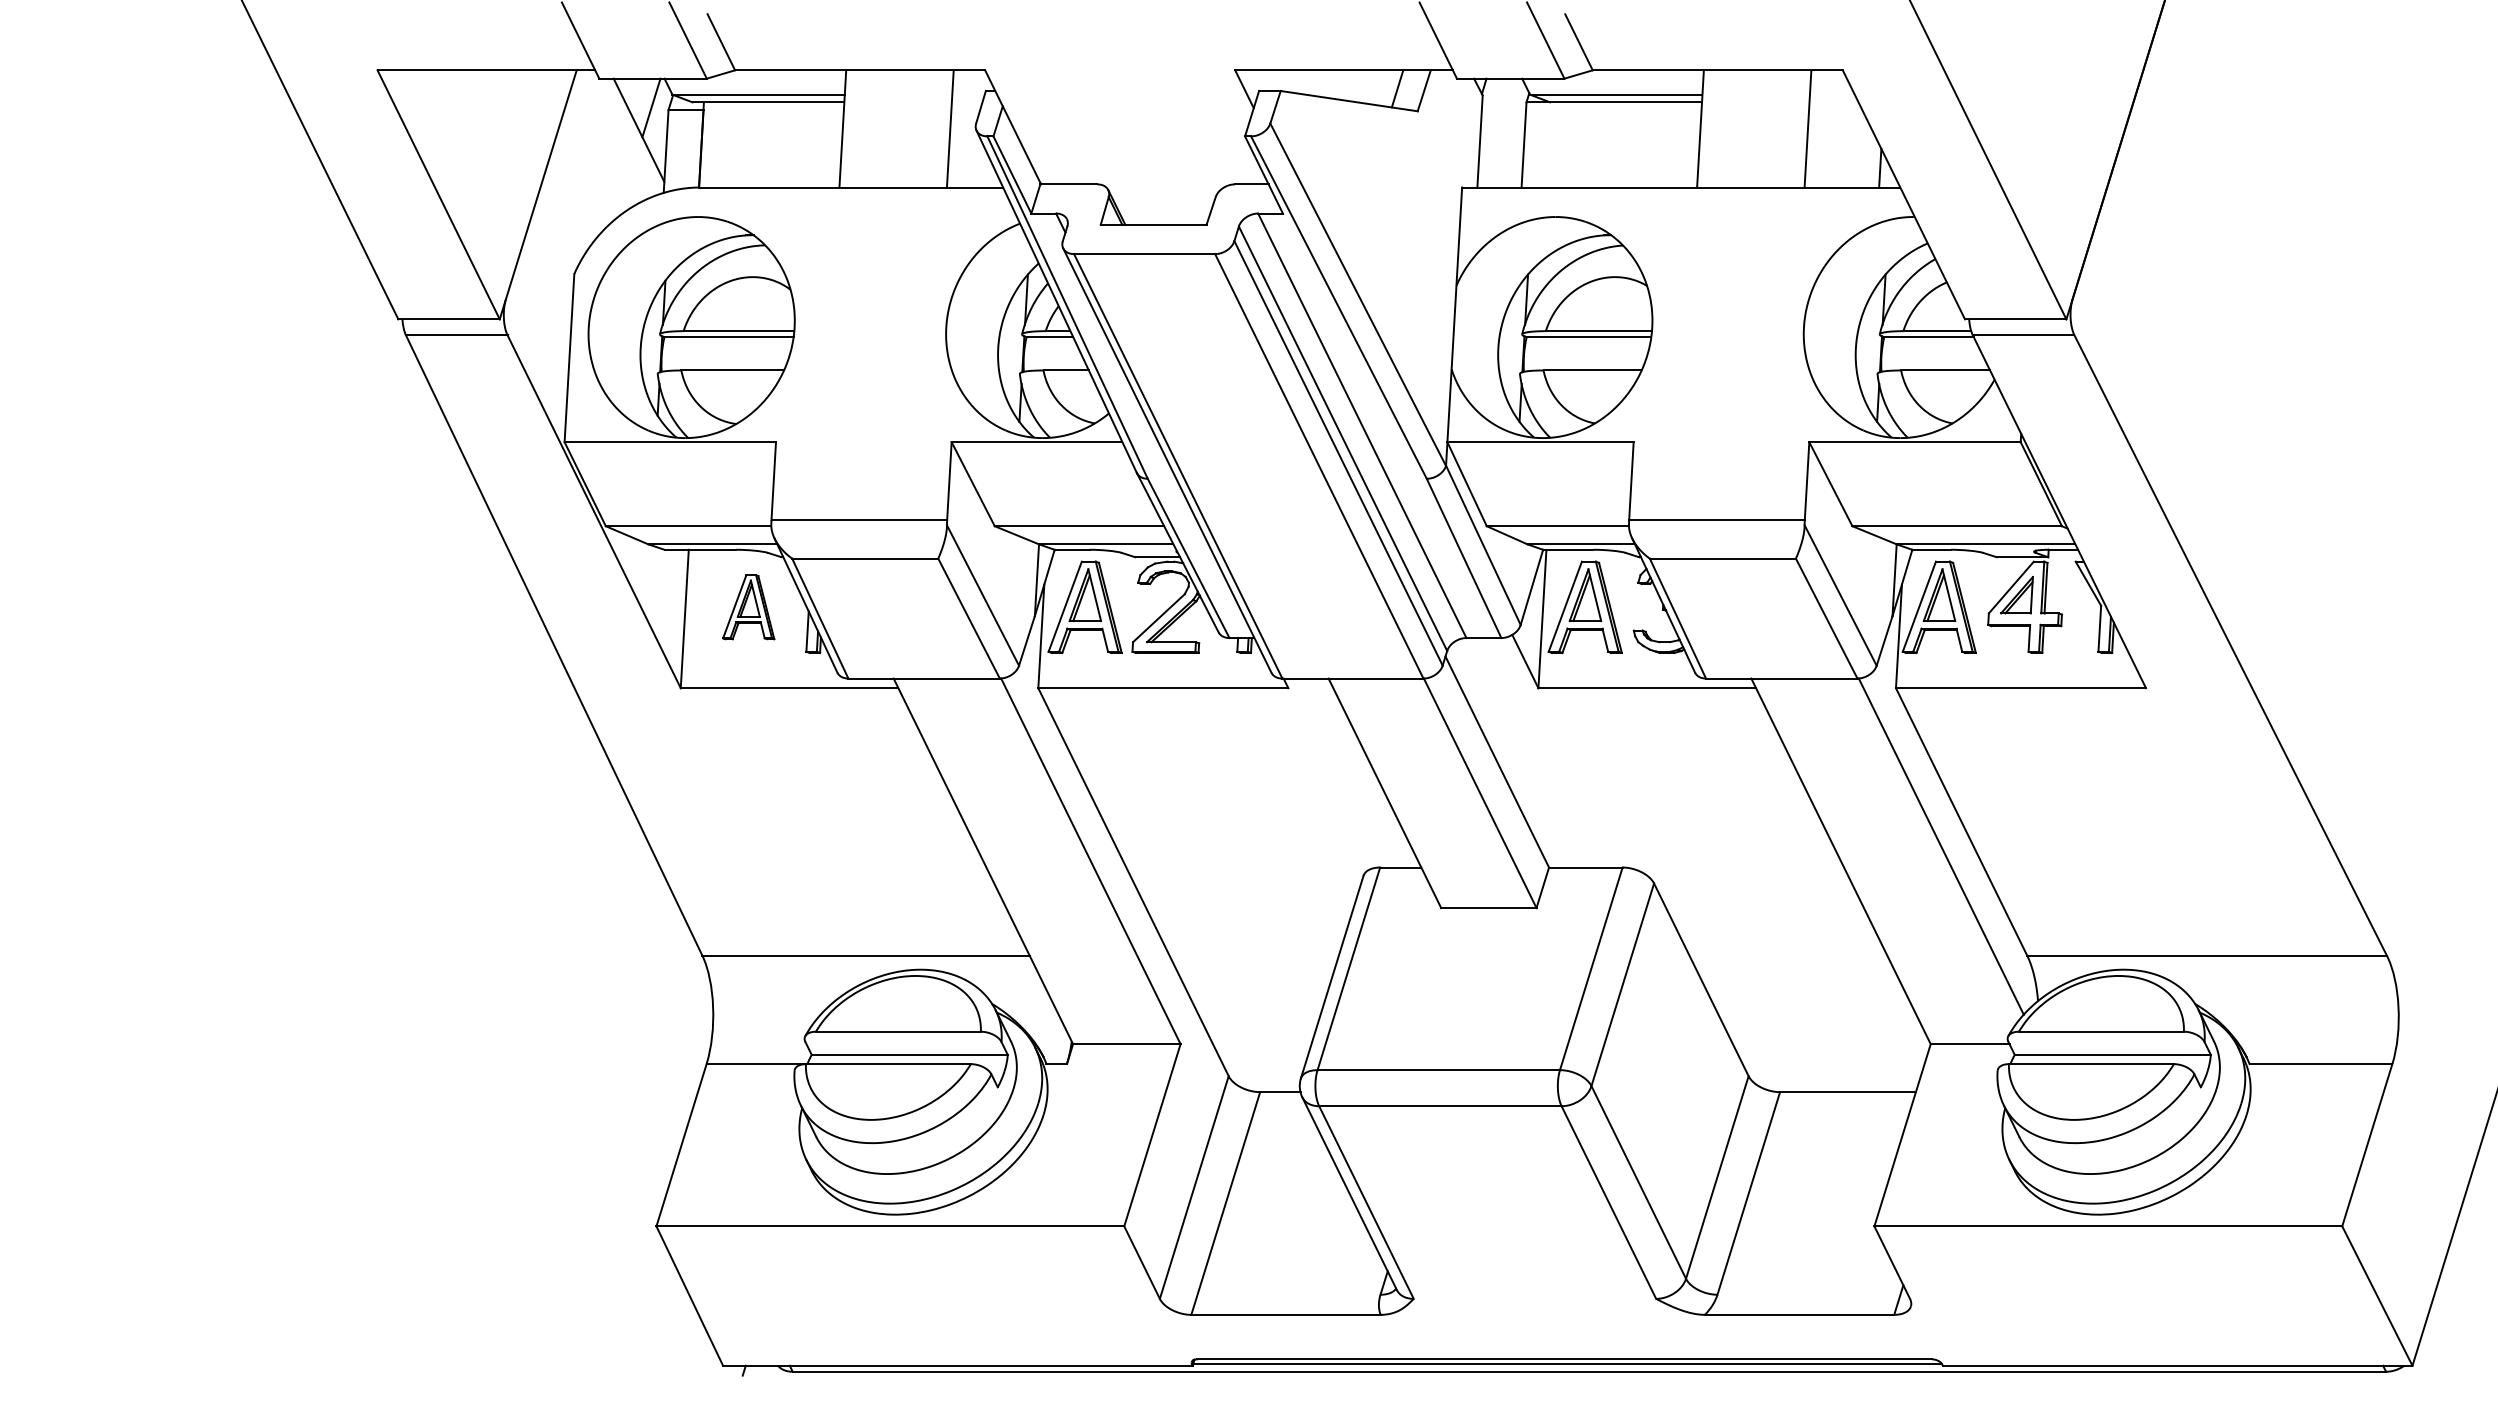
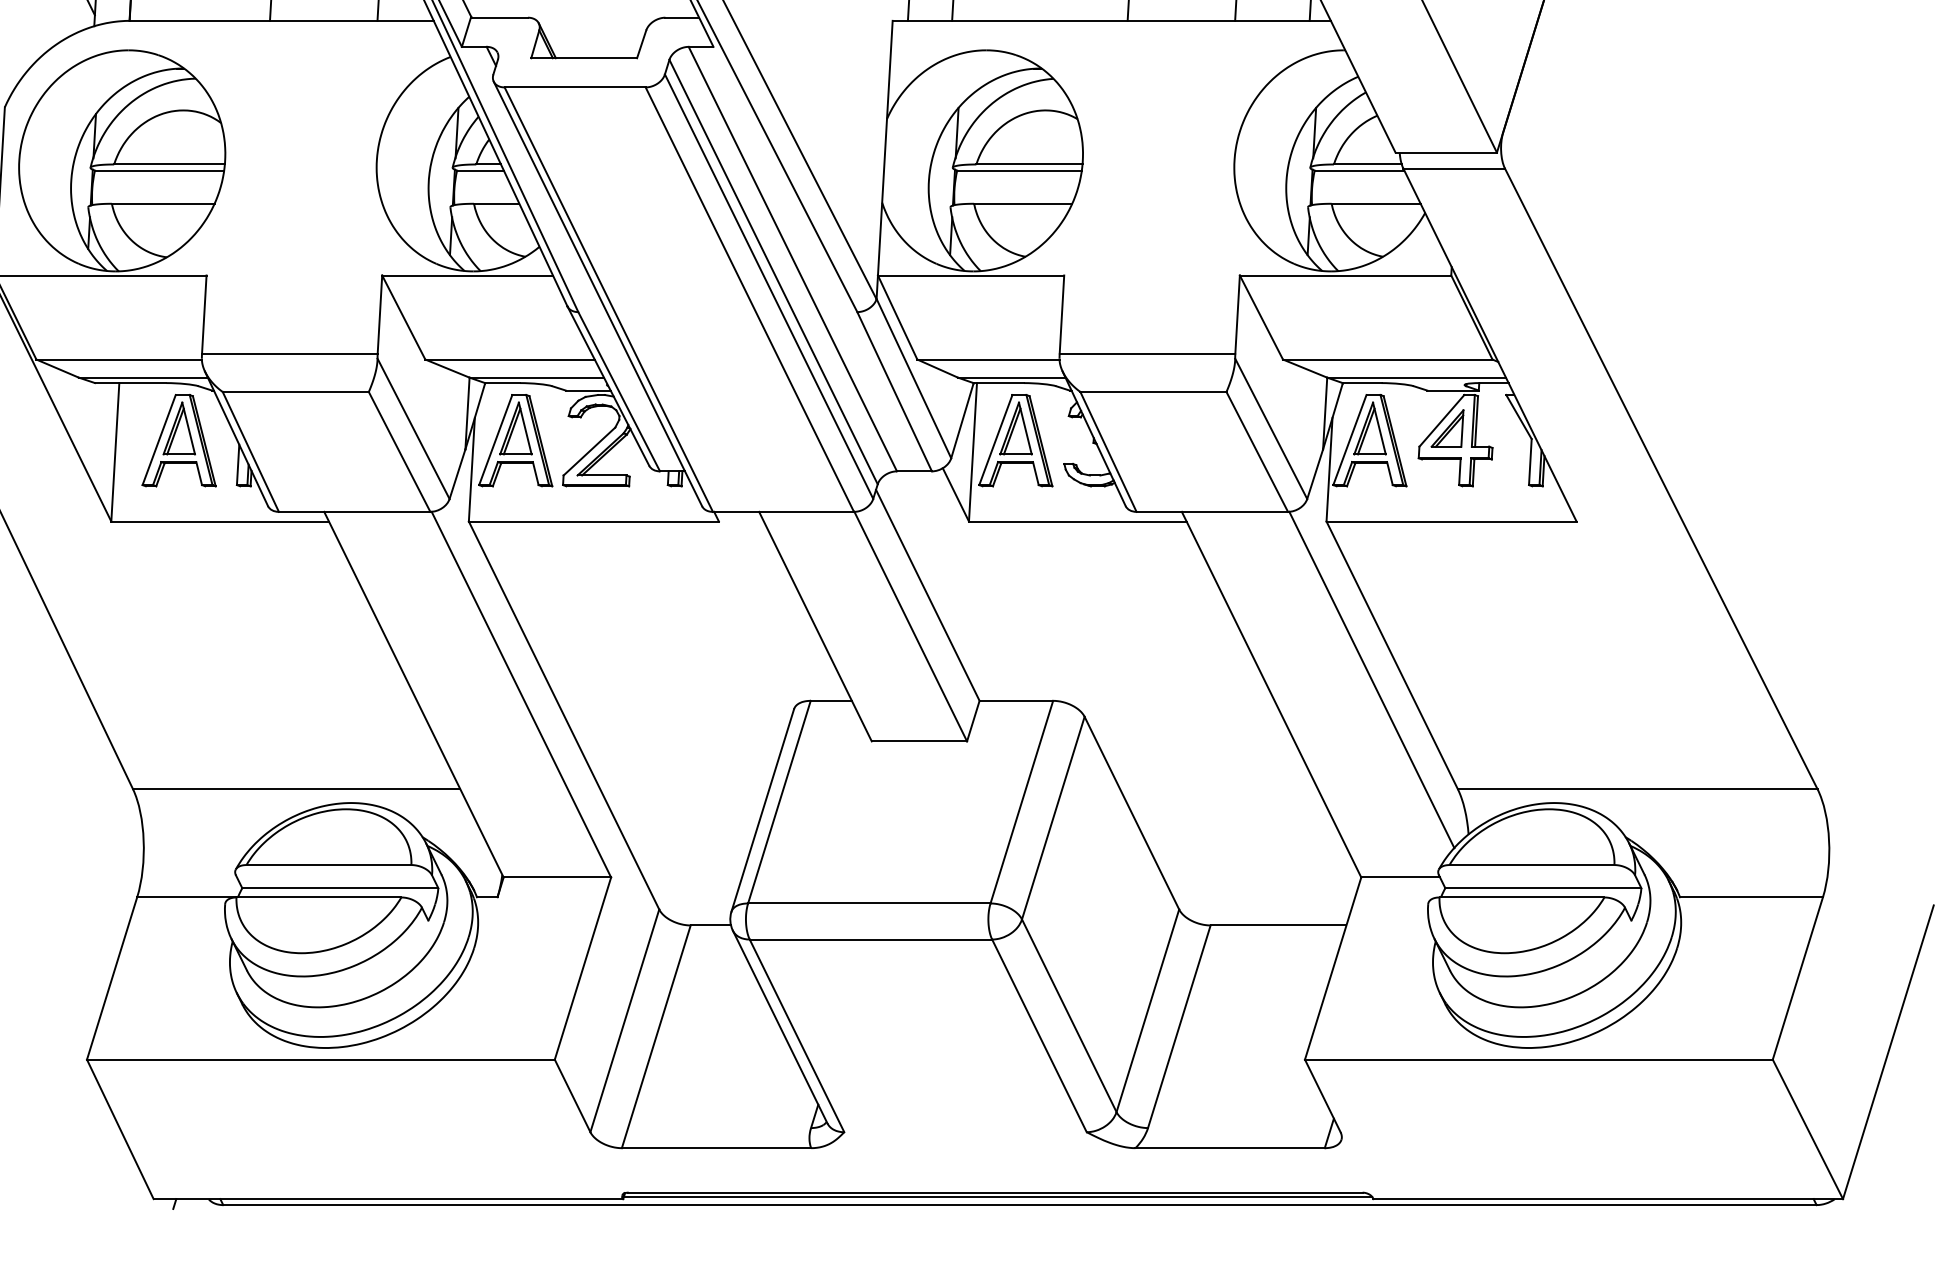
part: (748, 606) -> (179, 439), size x1.43

